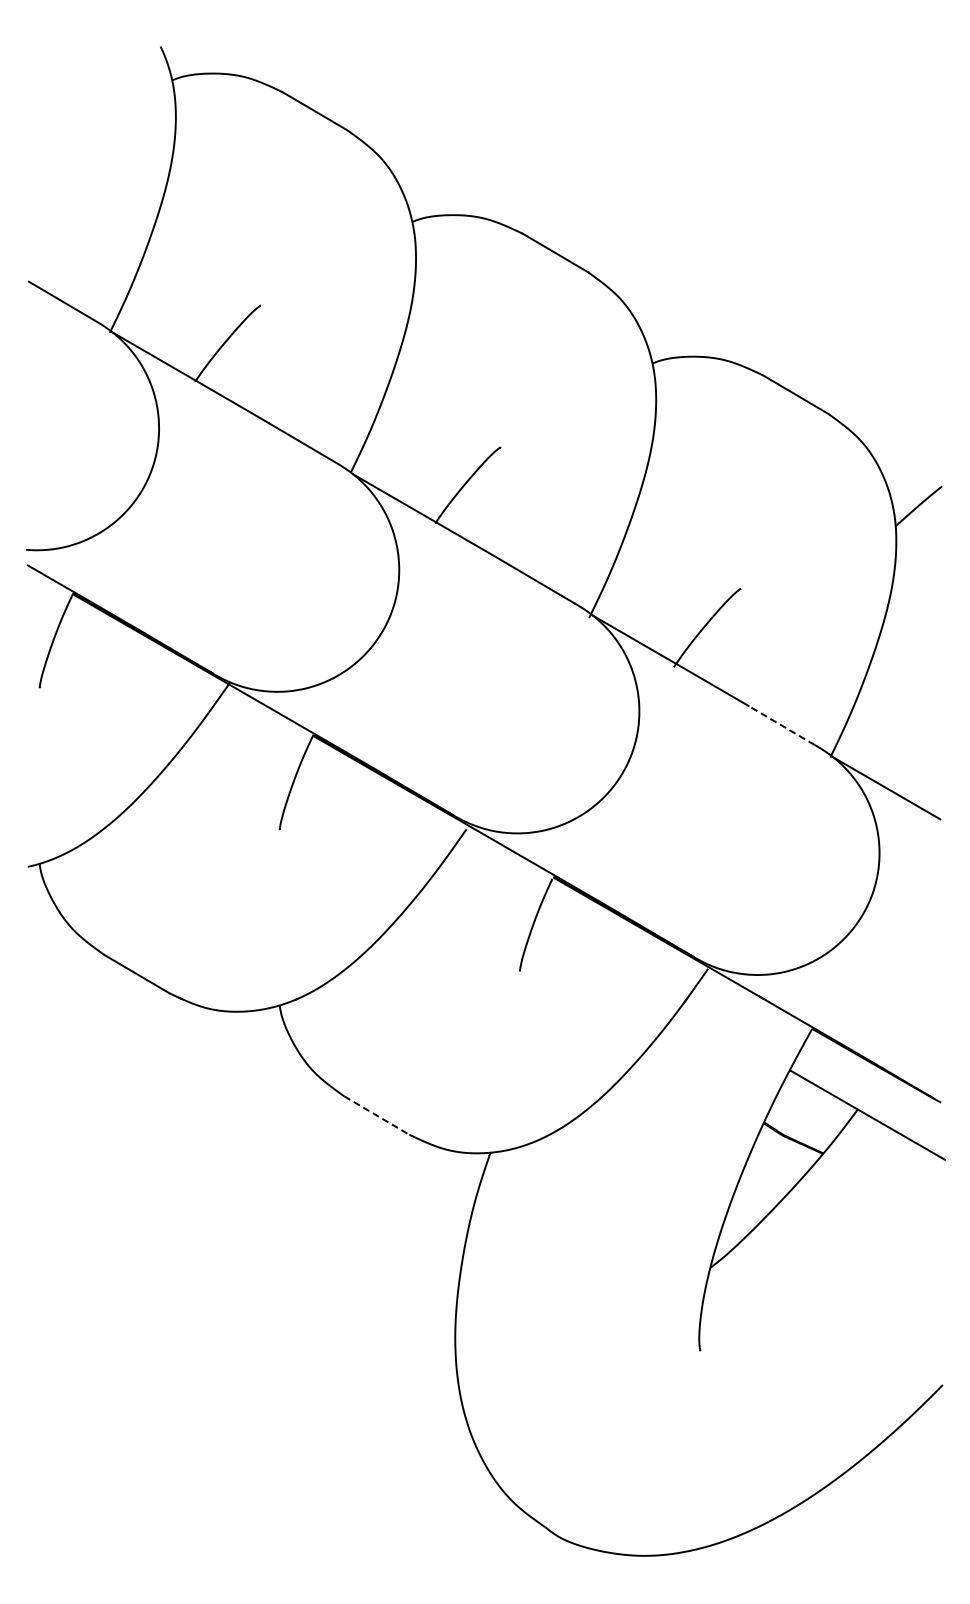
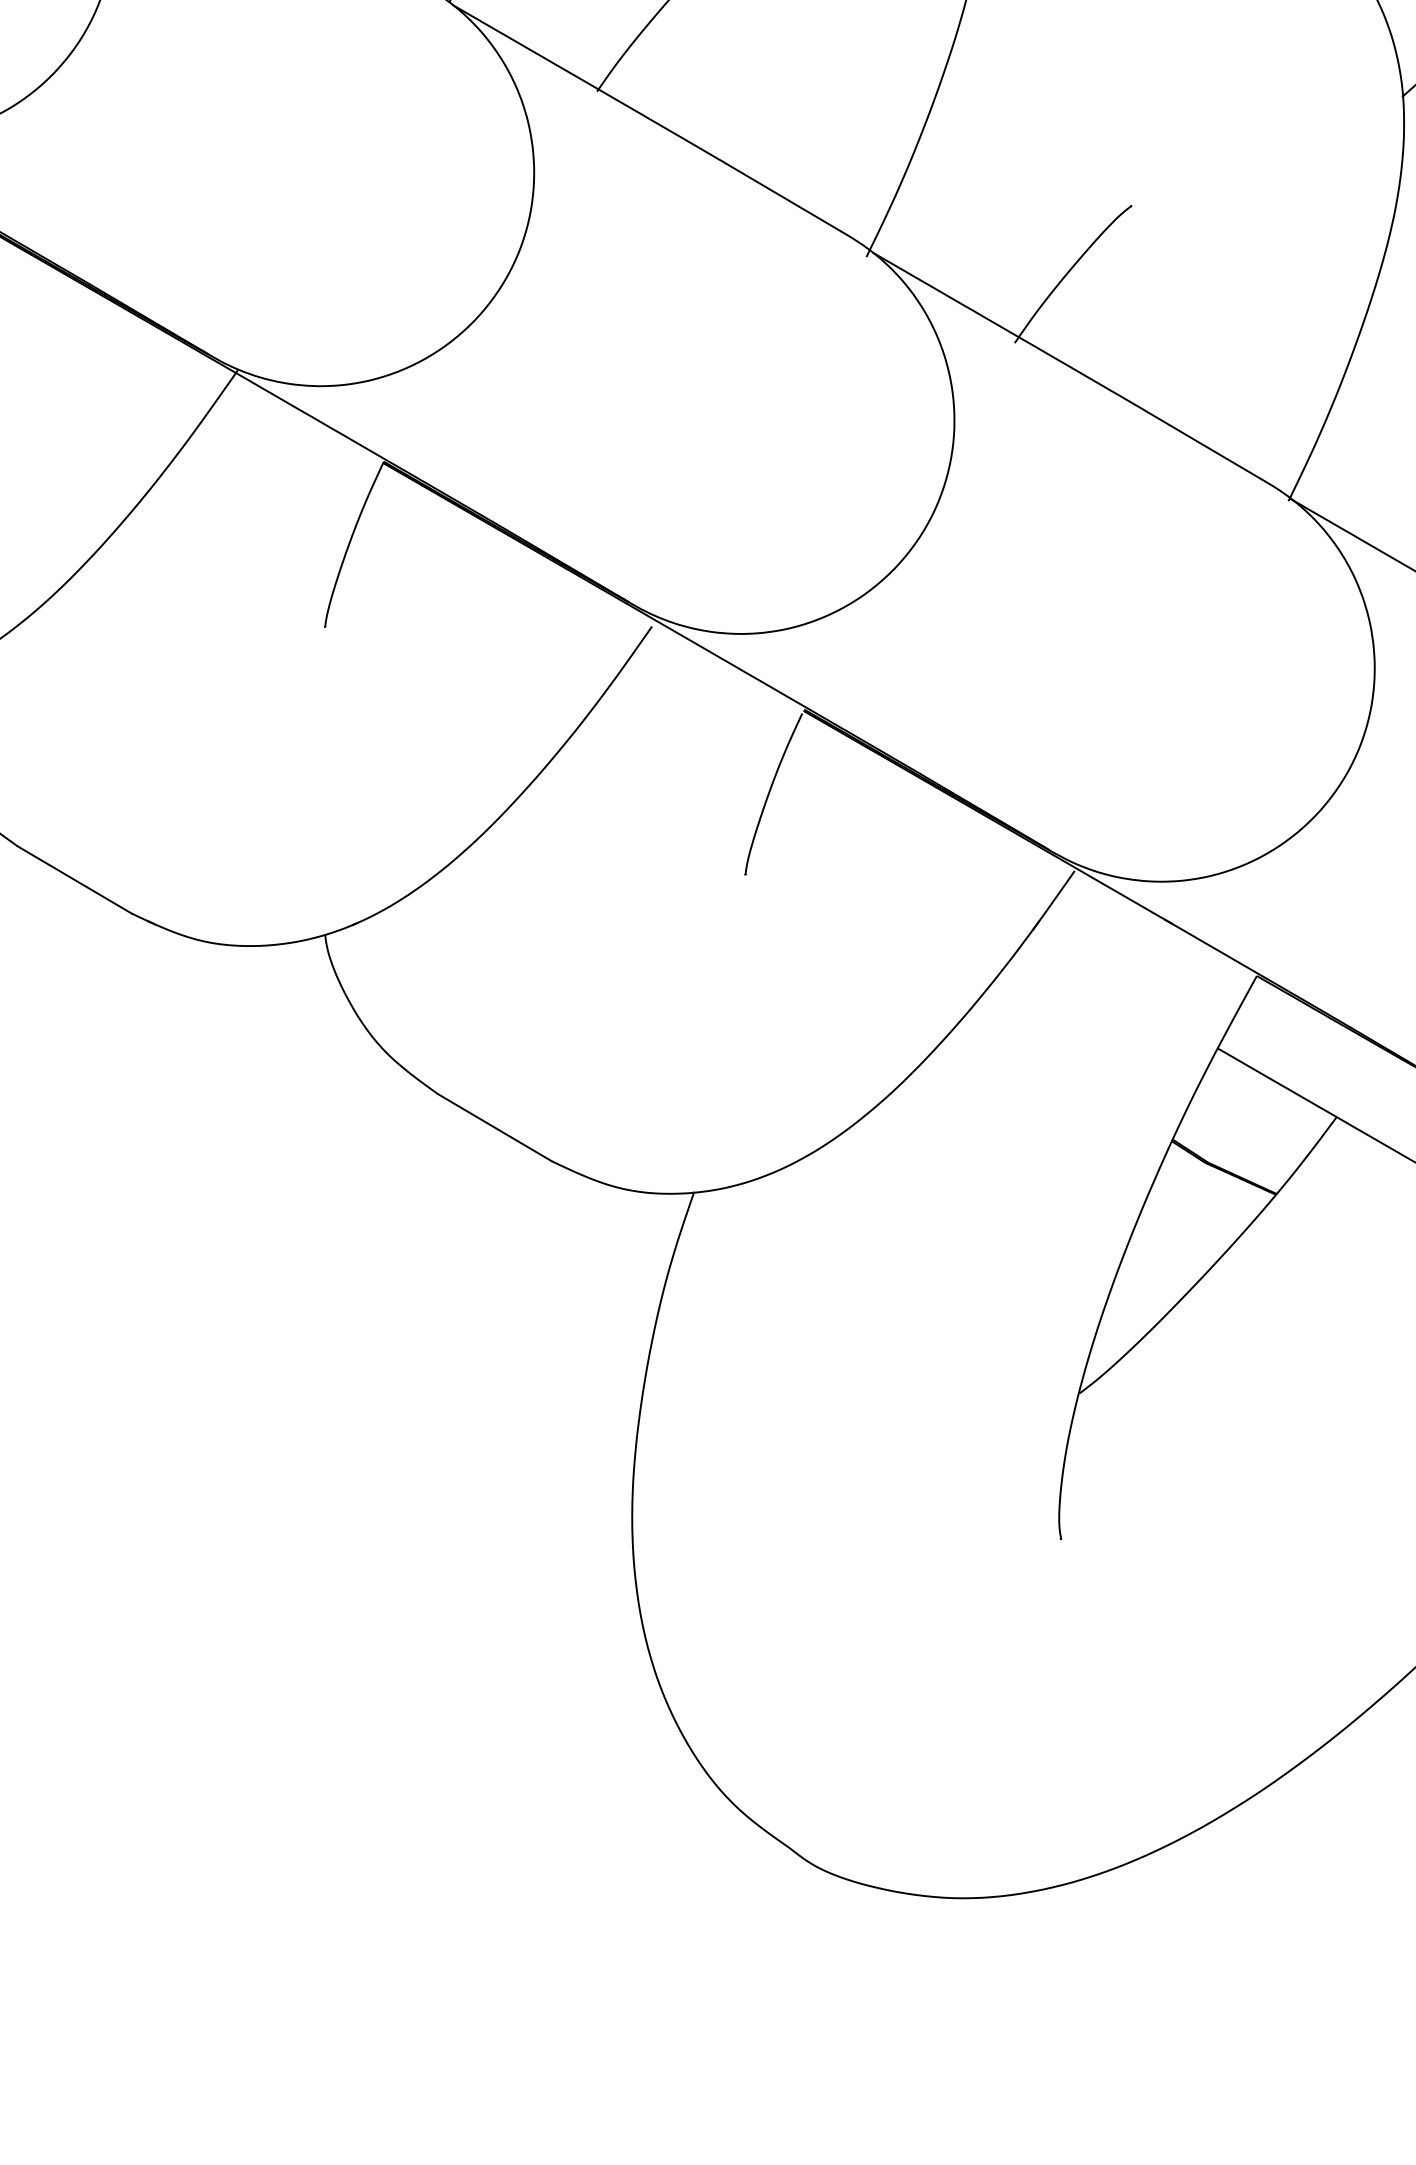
line: (782, 725) -> (1204, 445), dashed -> solid
line: (376, 1115) -> (494, 1127), dashed -> solid

